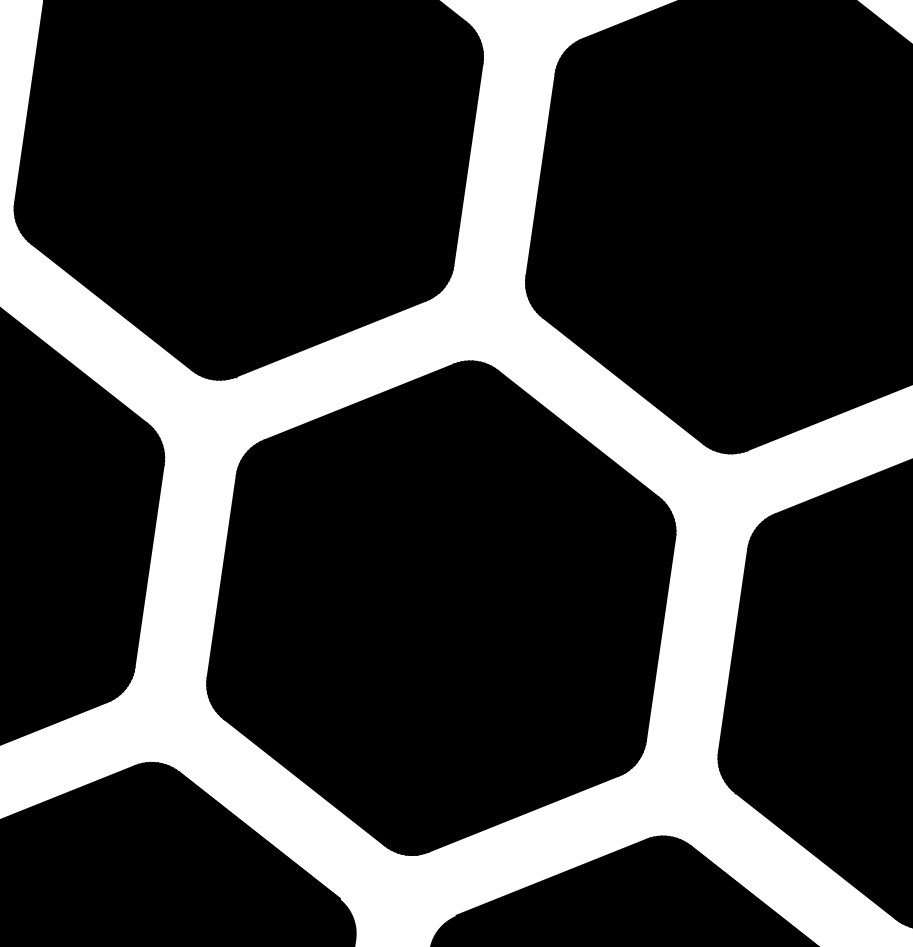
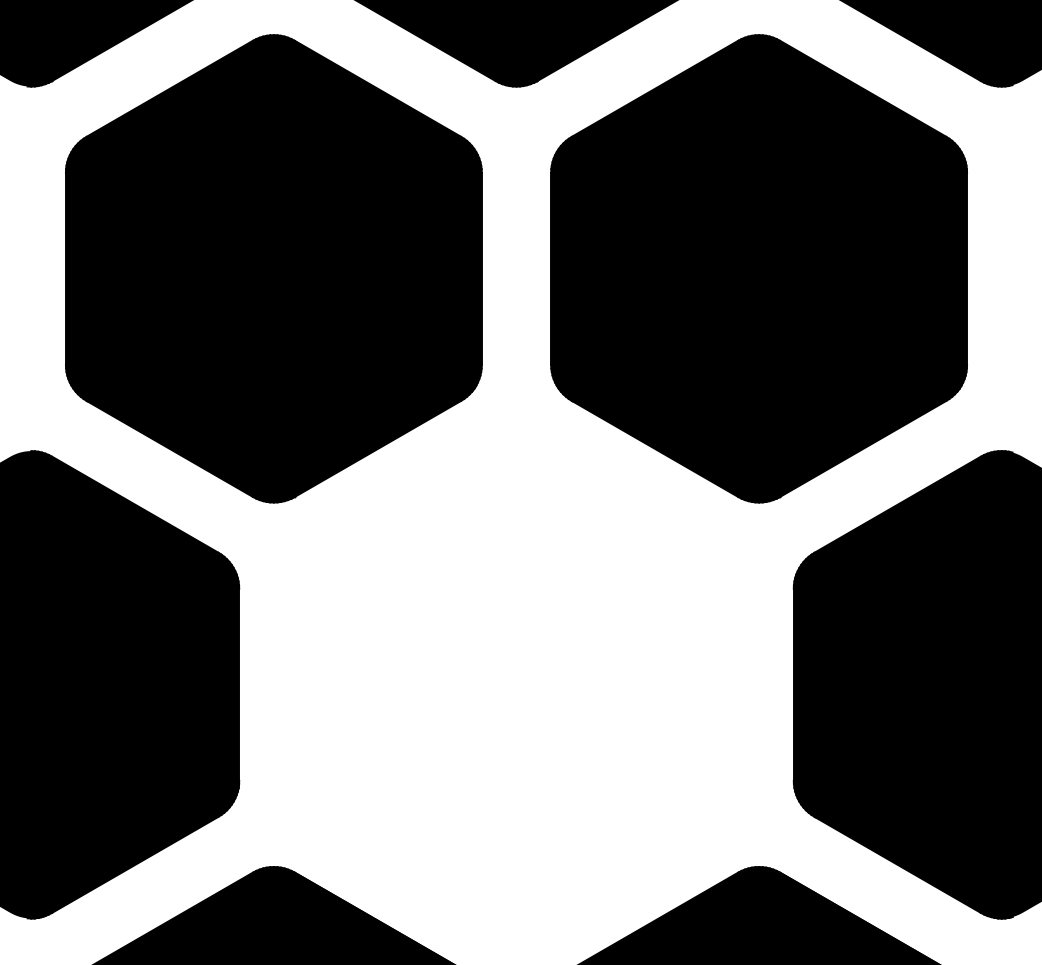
part: (441, 607) -> (516, 684), removed

